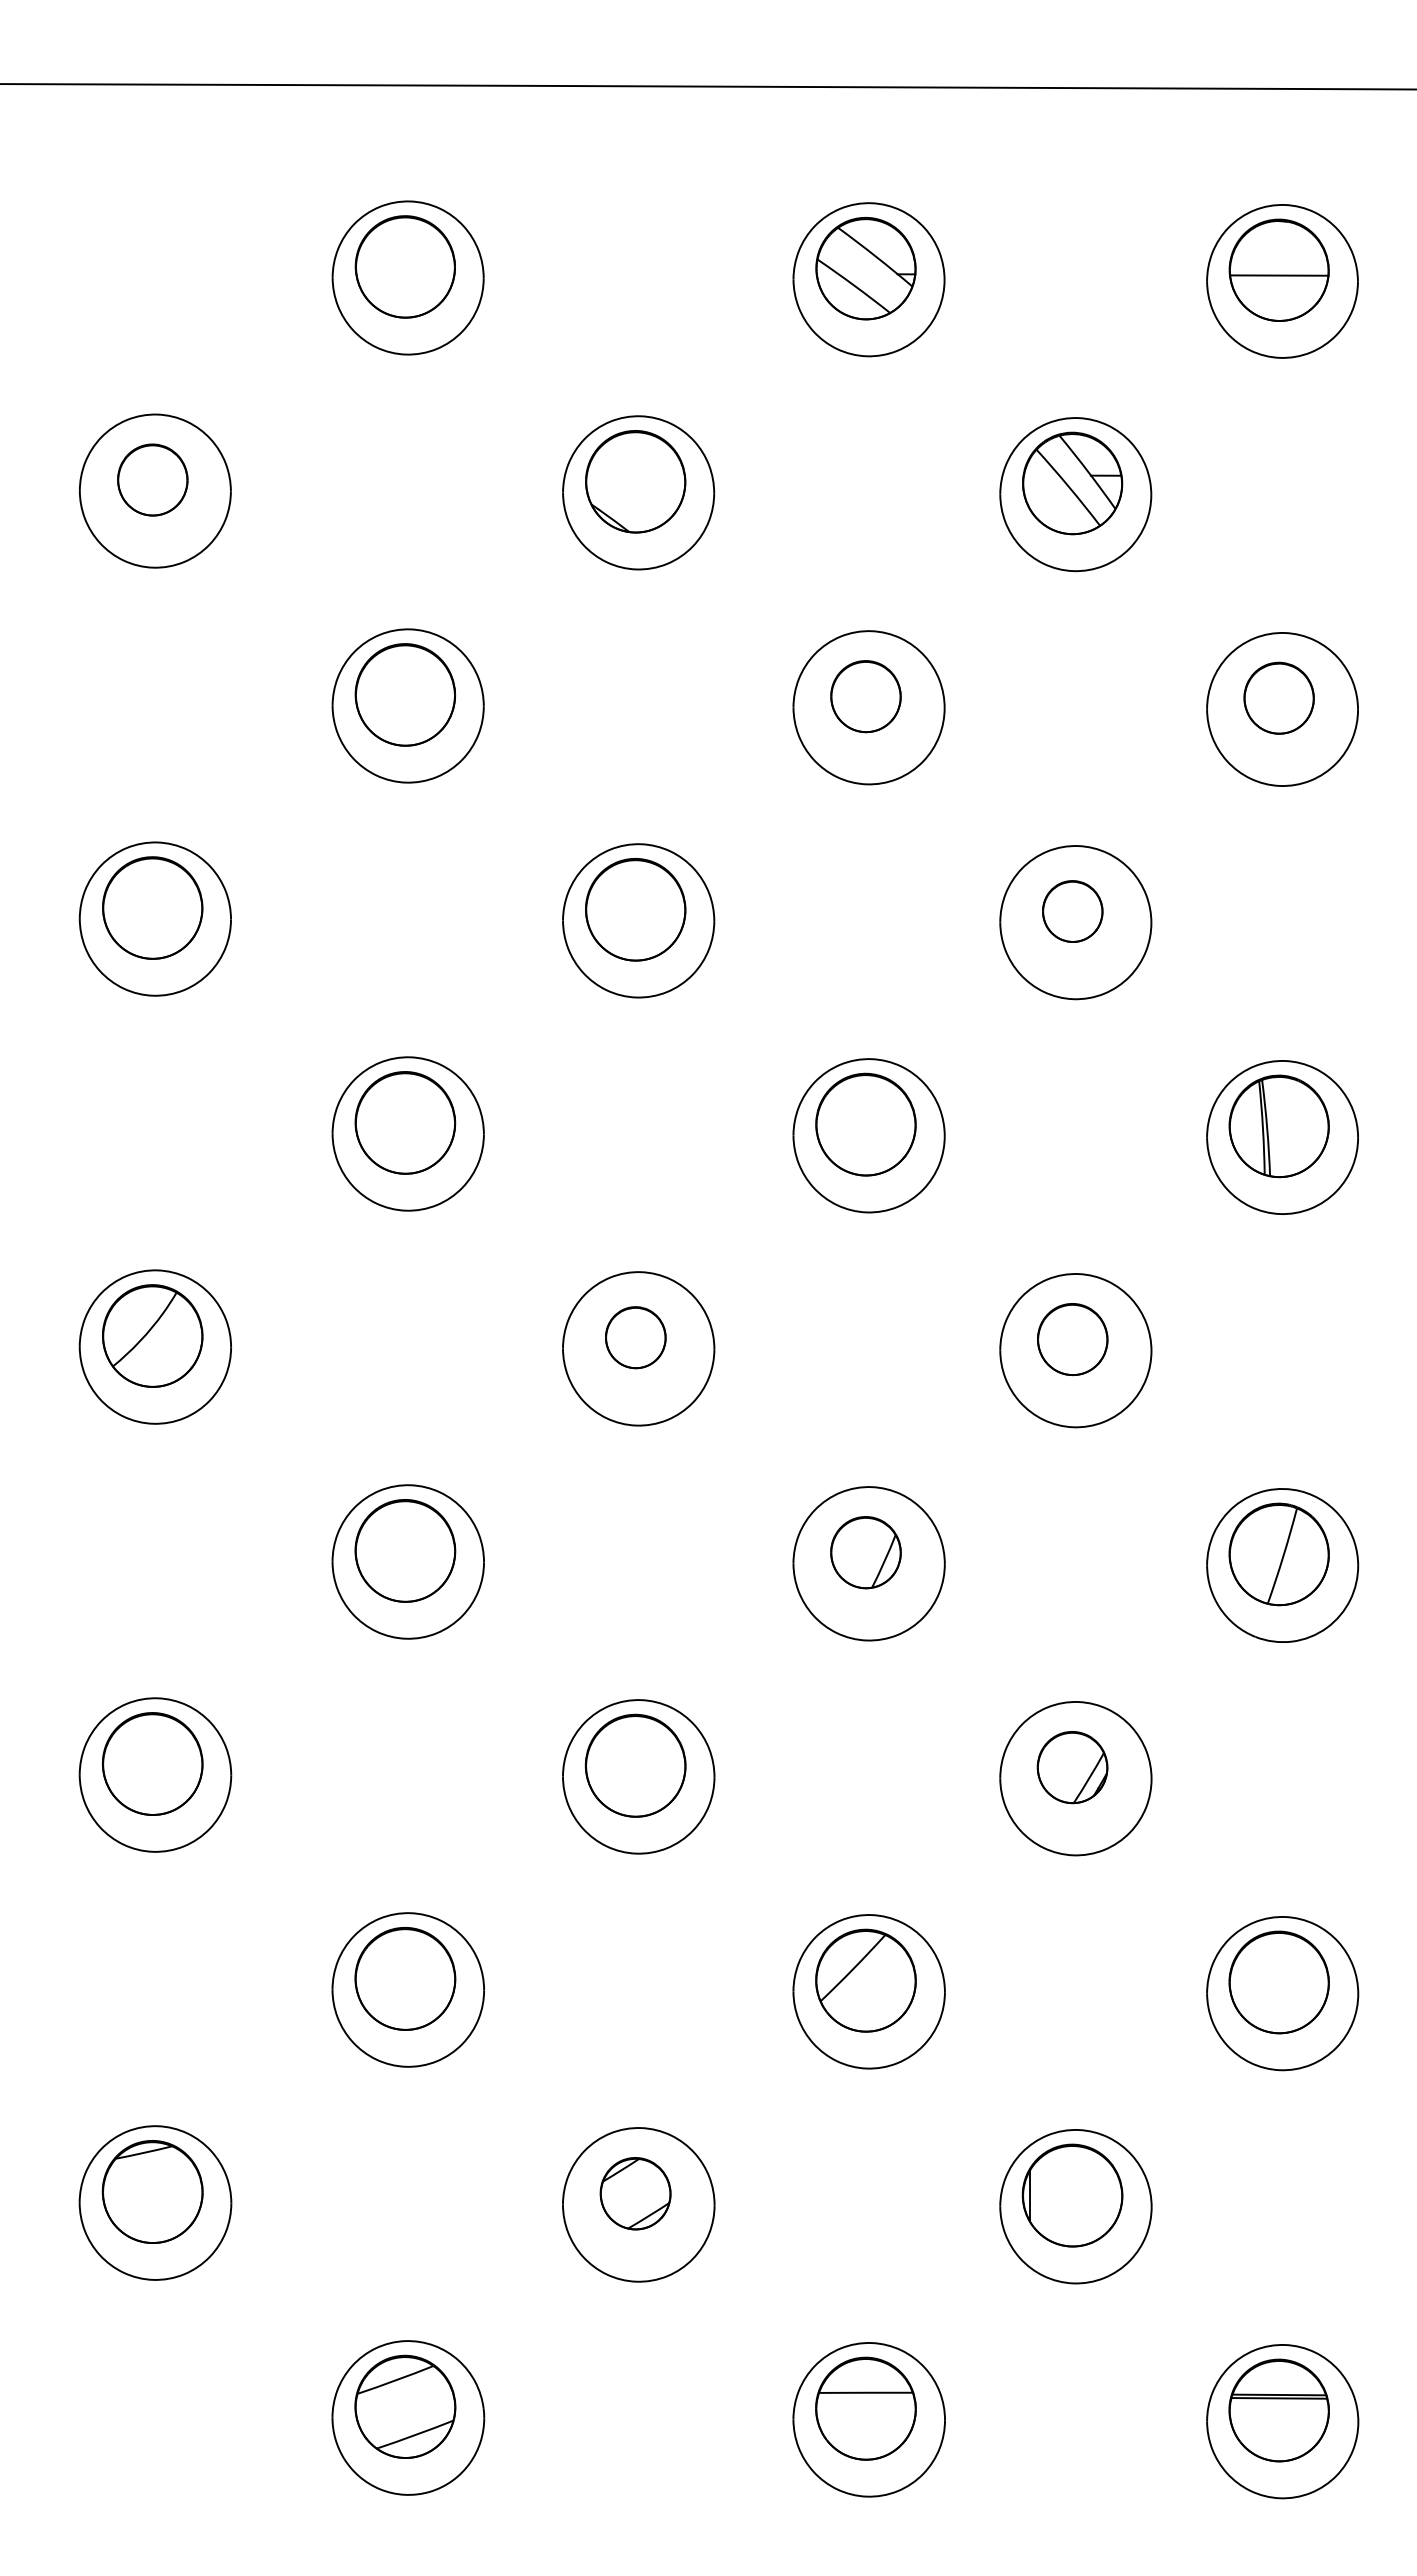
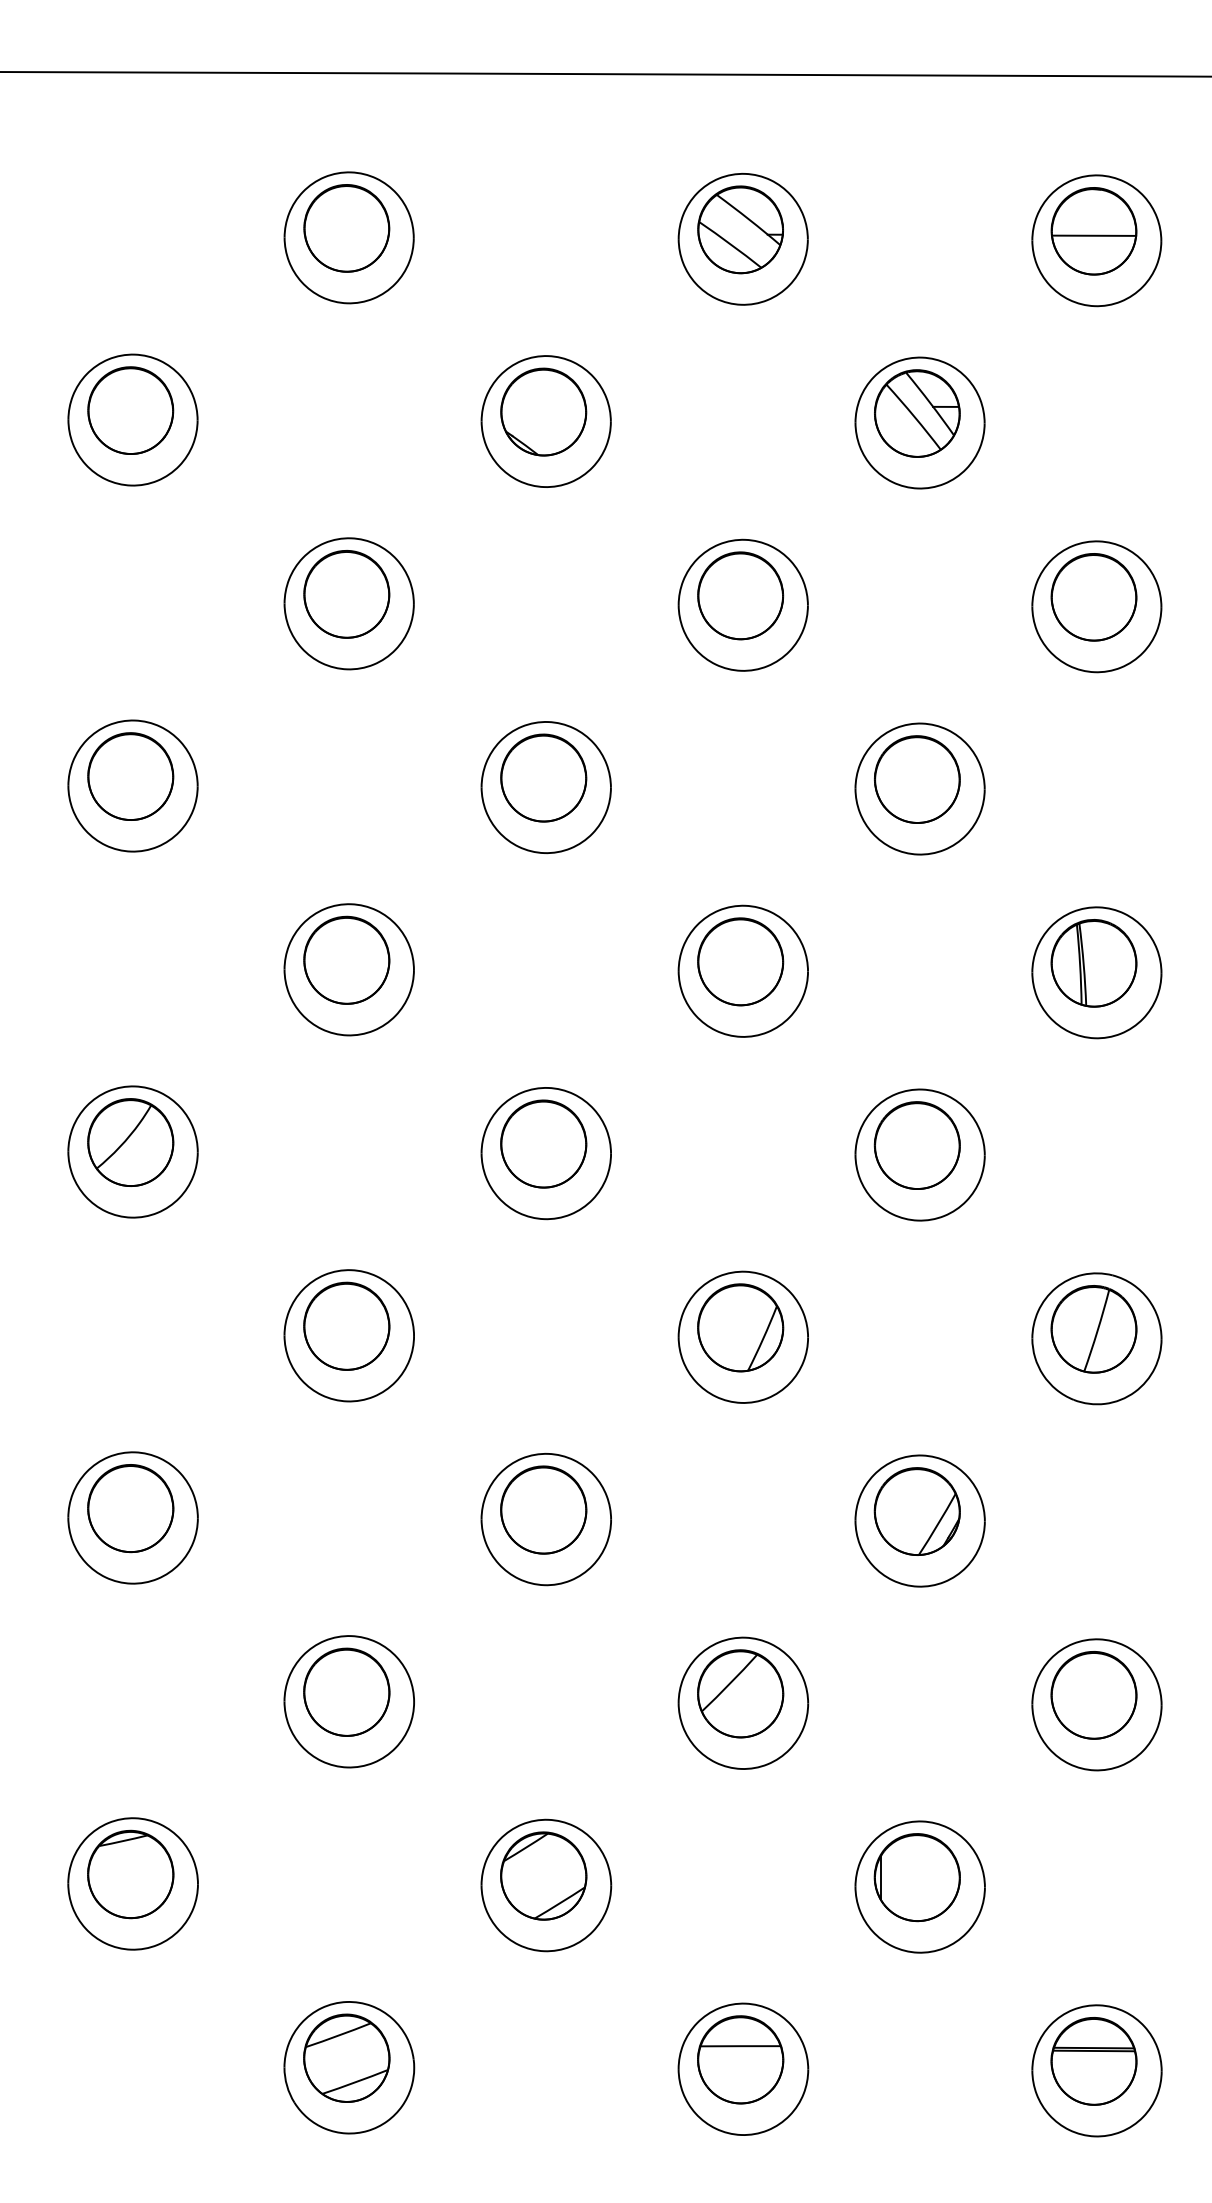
part: (152, 479) -> (130, 410), size x1.43
part: (865, 696) -> (740, 595), size x1.43
part: (1278, 697) -> (1093, 596), size x1.43
part: (1072, 911) -> (917, 779), size x1.67
part: (635, 1337) -> (543, 1143), size x1.67
part: (1072, 1339) -> (917, 1145), size x1.43
part: (865, 1552) -> (740, 1327), size x1.43
part: (1072, 1767) -> (917, 1511), size x1.43
part: (635, 2193) -> (543, 1875), size x1.43

